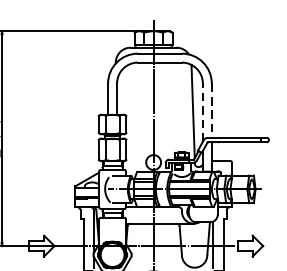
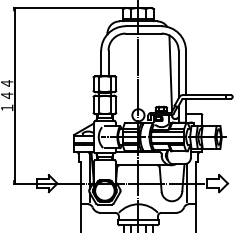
line: (212, 111) -> (186, 73), dashed -> solid
line: (202, 112) -> (178, 74), dashed -> solid

